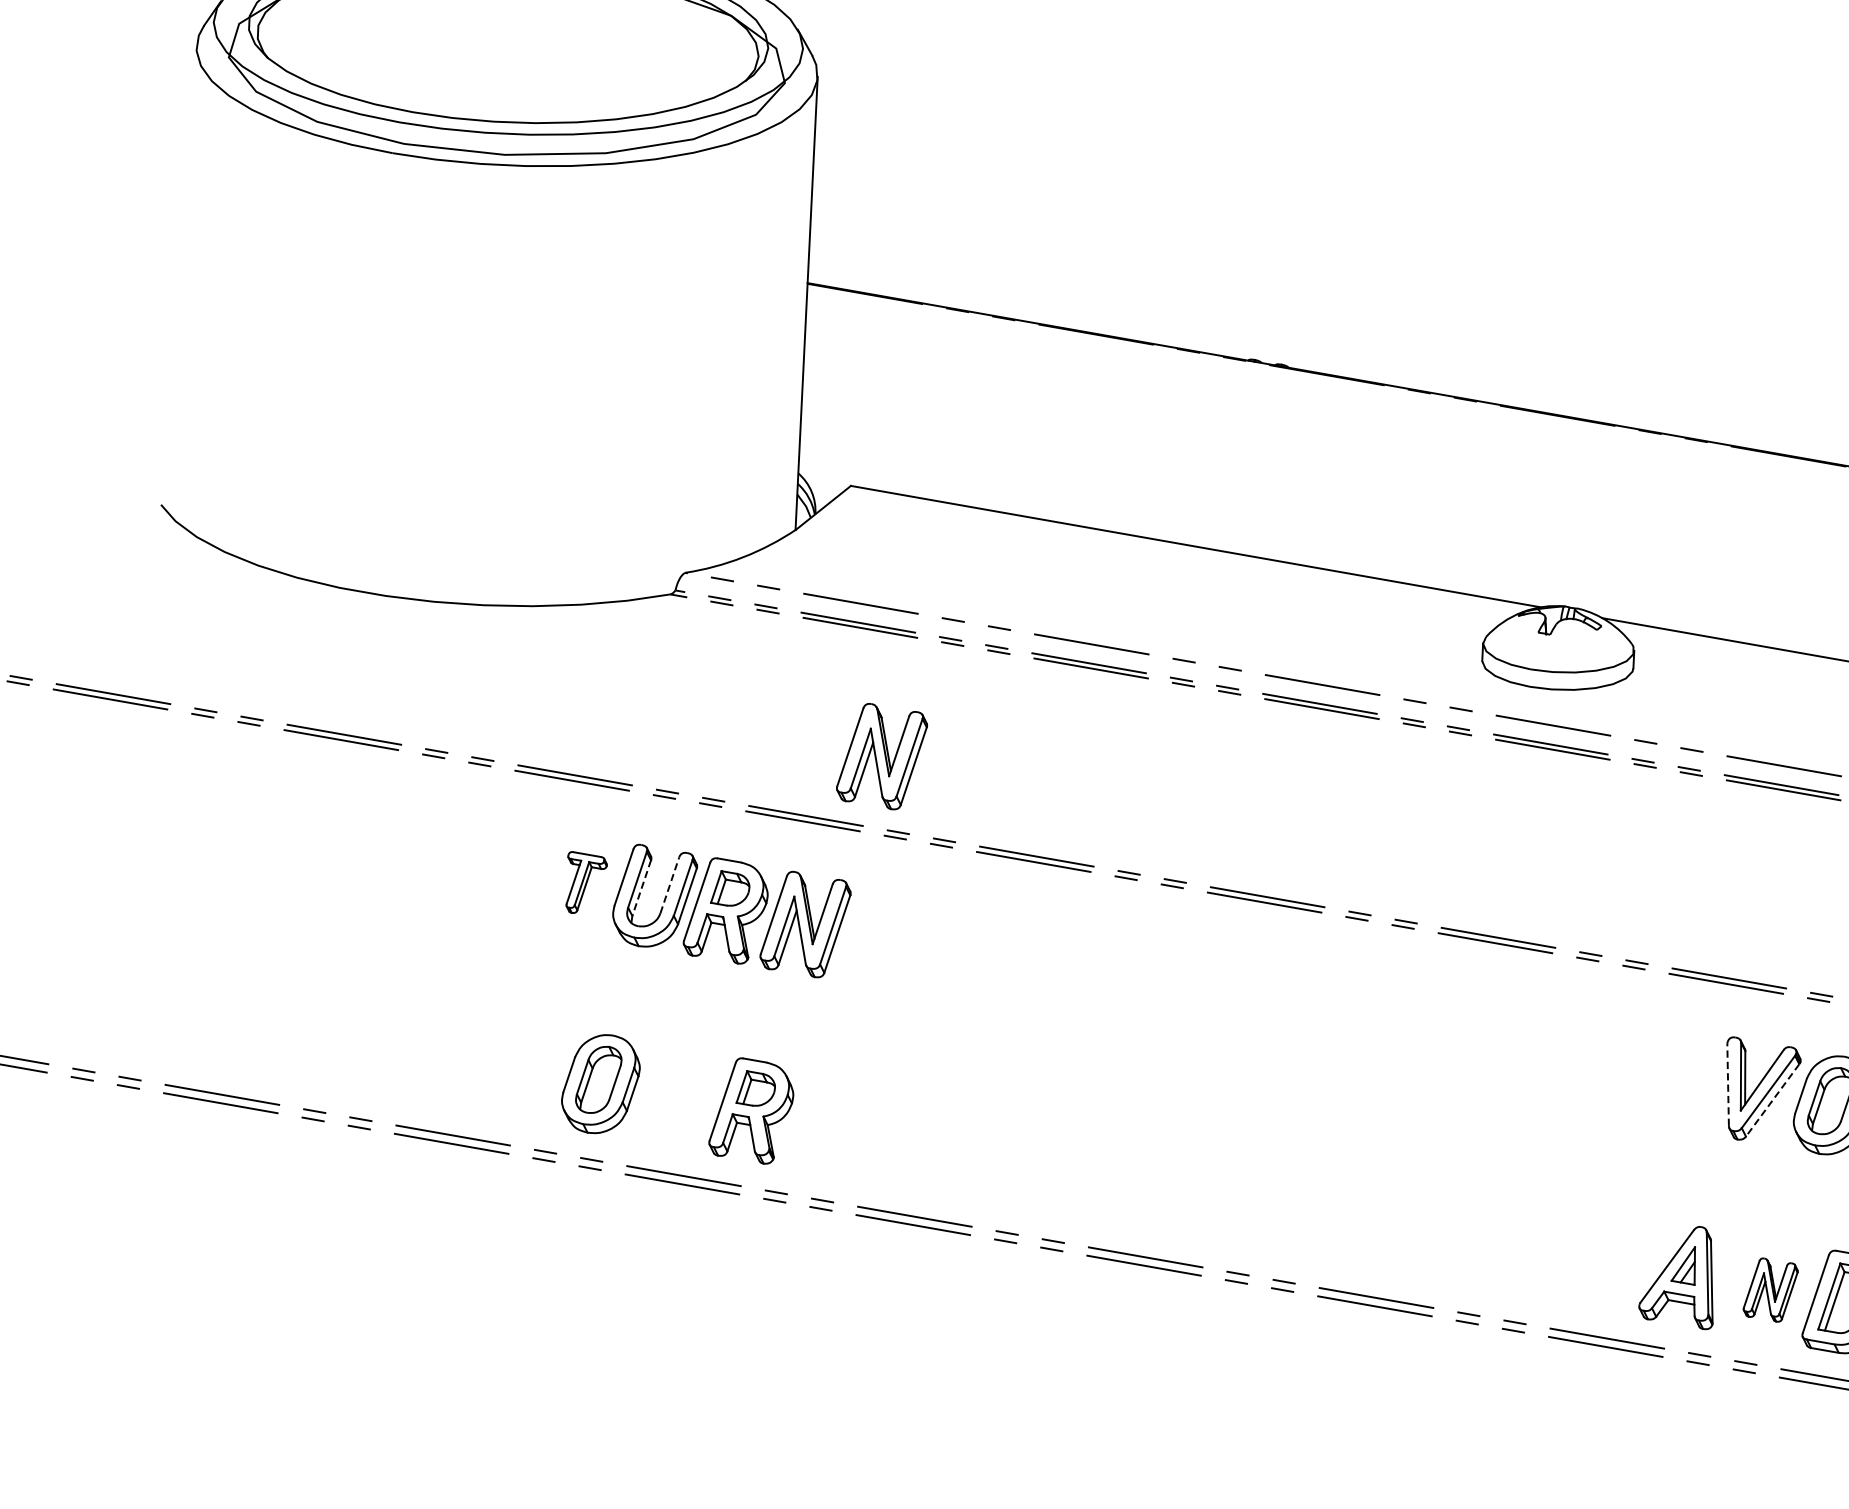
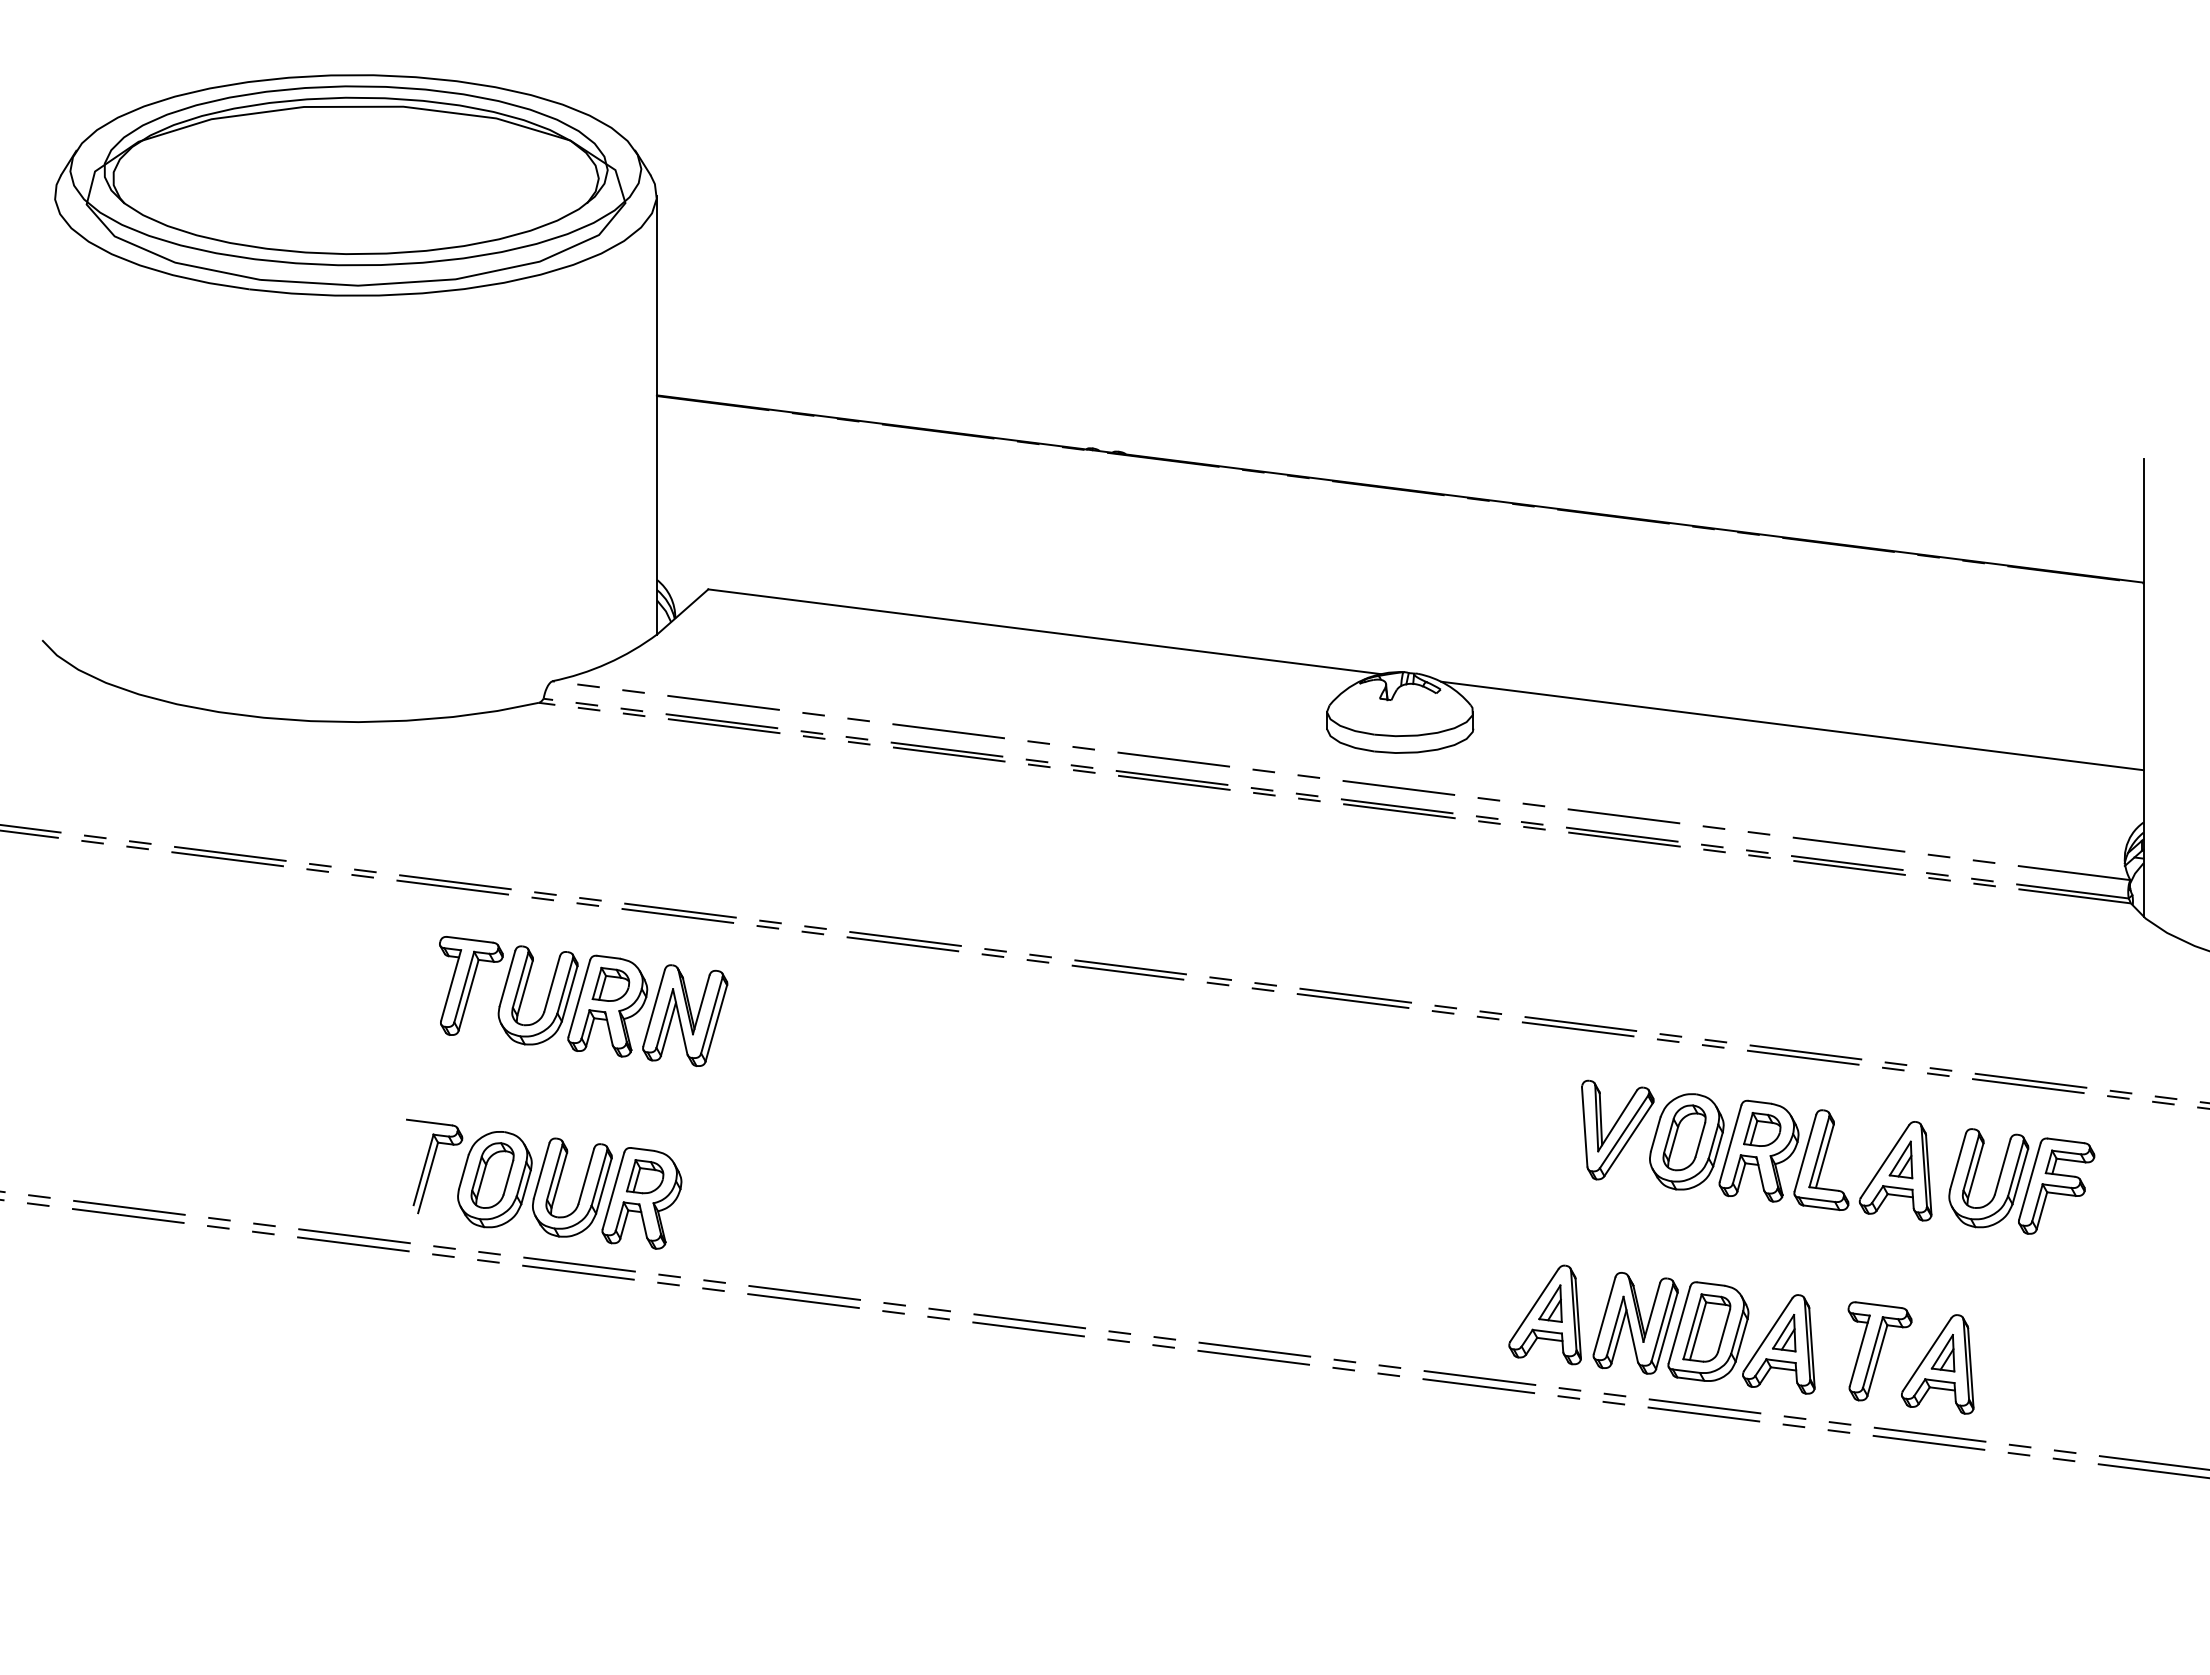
part: (882, 756) -> (751, 849), removed
part: (586, 882) -> (471, 985), size x1.67
line: (670, 884) -> (552, 983), dashed -> solid
line: (641, 888) -> (524, 988), dashed -> solid
part: (539, 1067) -> (434, 1166), added
line: (1727, 1084) -> (1584, 1126), dashed -> solid
part: (689, 1098) -> (581, 1189), added
line: (1772, 1101) -> (1628, 1140), dashed -> solid
part: (1770, 1290) -> (1635, 1323), size x1.67

